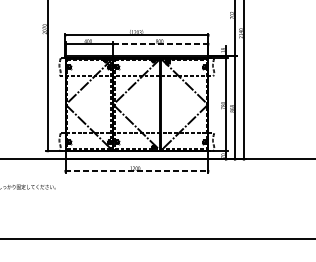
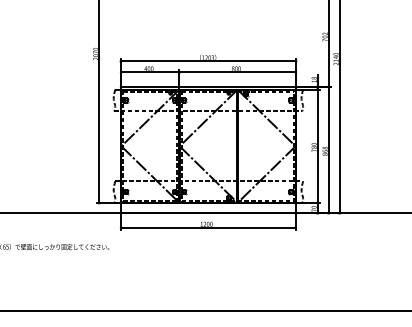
line: (161, 44) -> (238, 72), dashed -> solid
line: (137, 171) -> (209, 227), dashed -> solid

